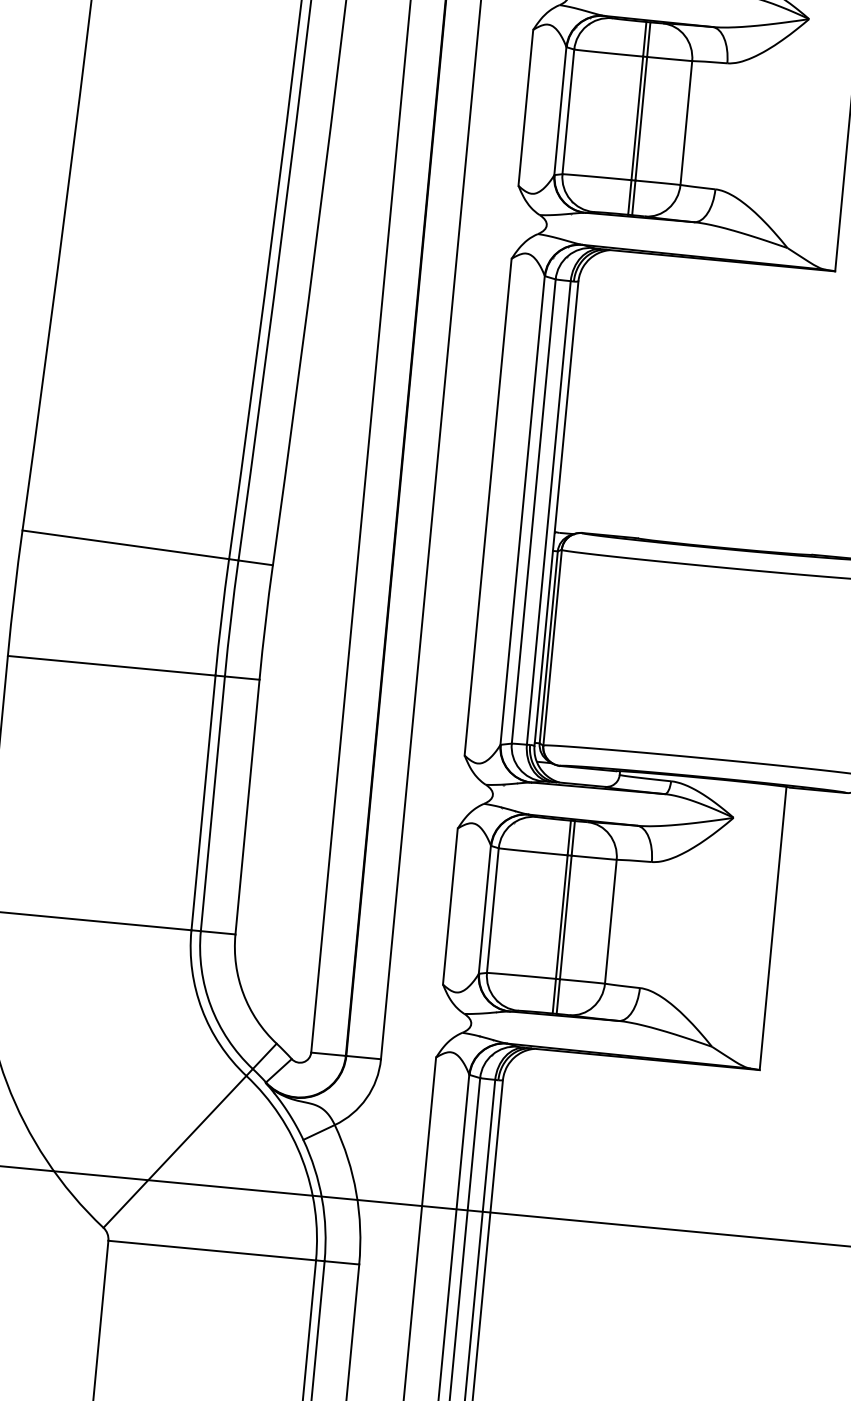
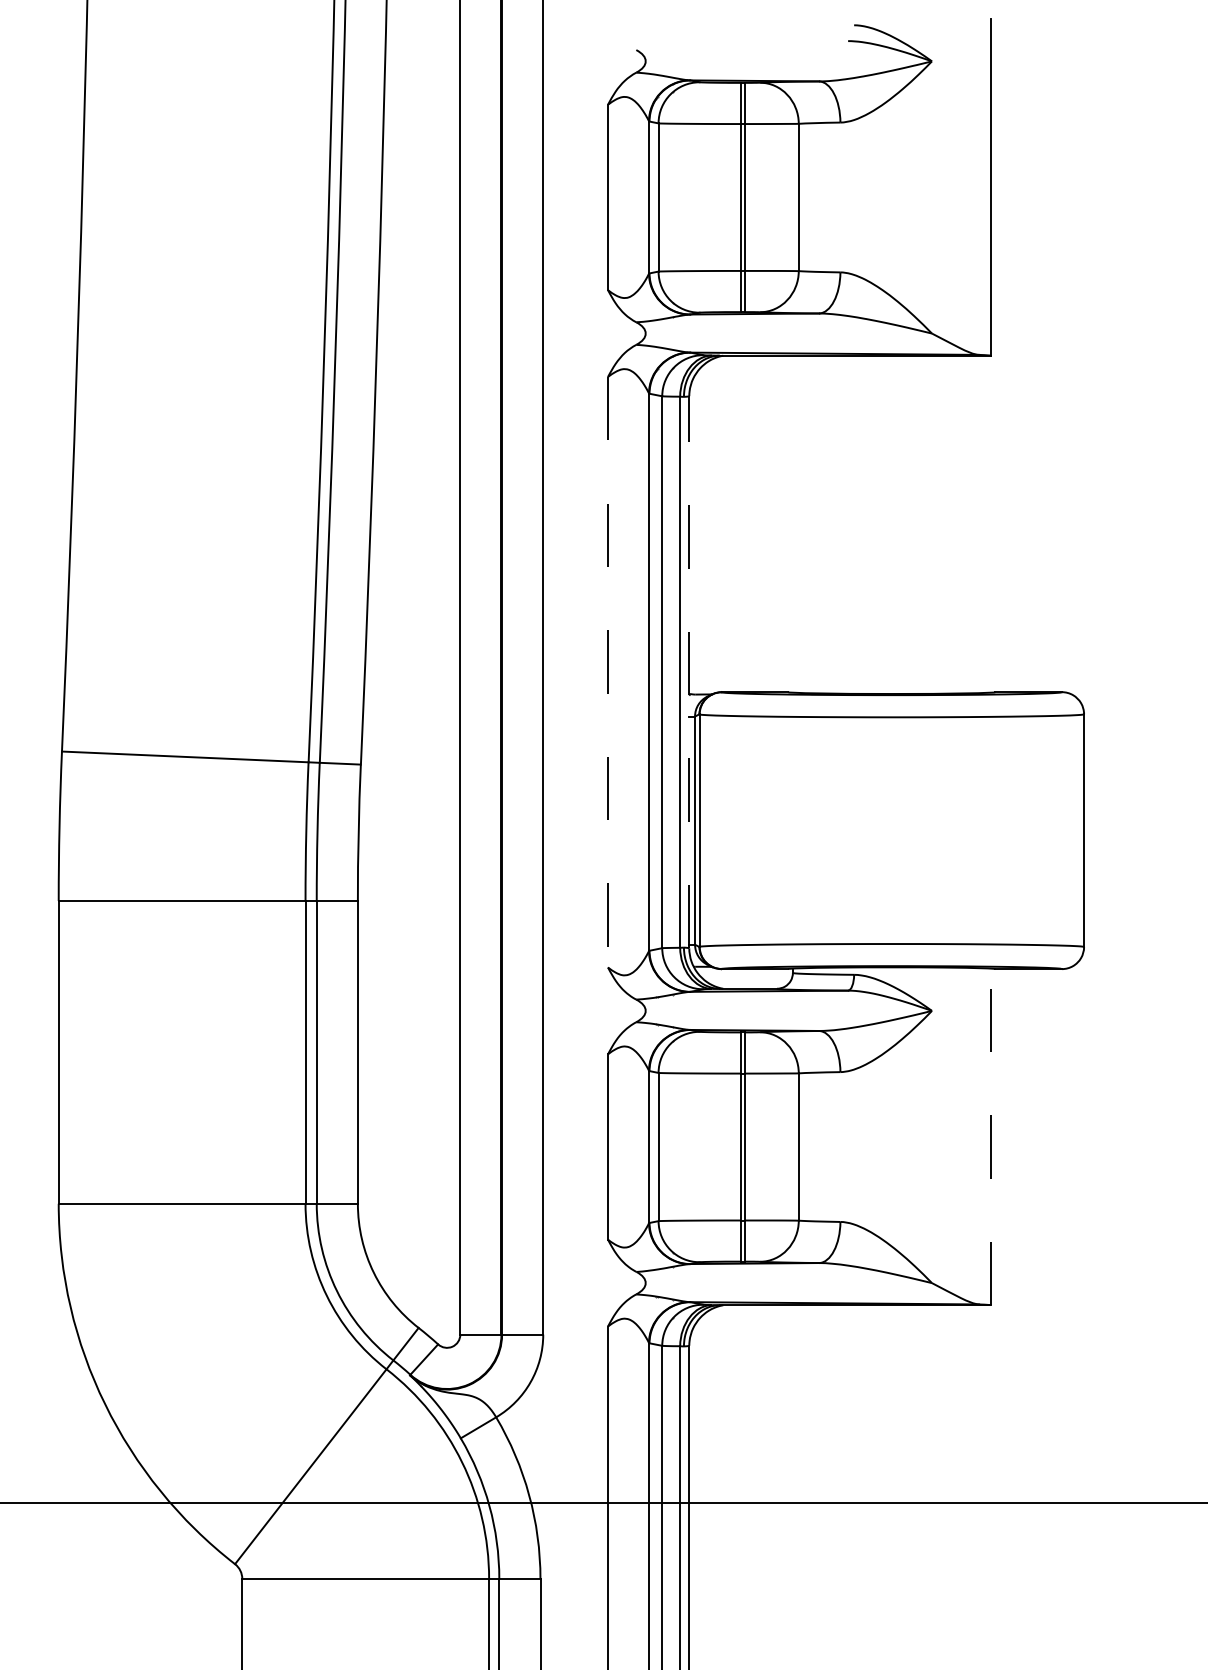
line: (488, 507) -> (608, 672), solid -> dashed
line: (556, 513) -> (689, 671), solid -> dashed
line: (772, 928) -> (990, 1136), solid -> dashed

